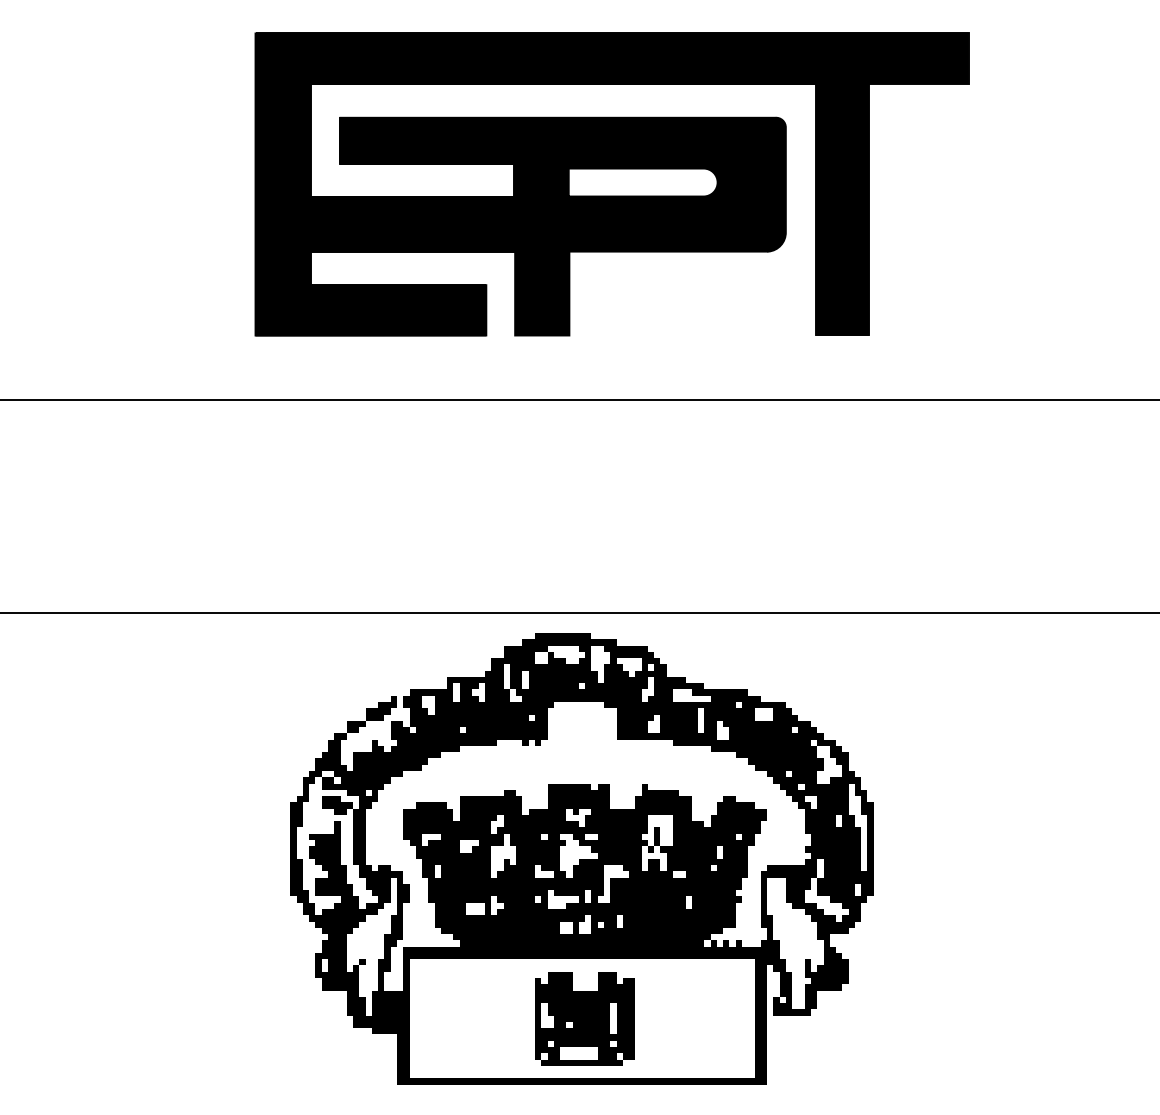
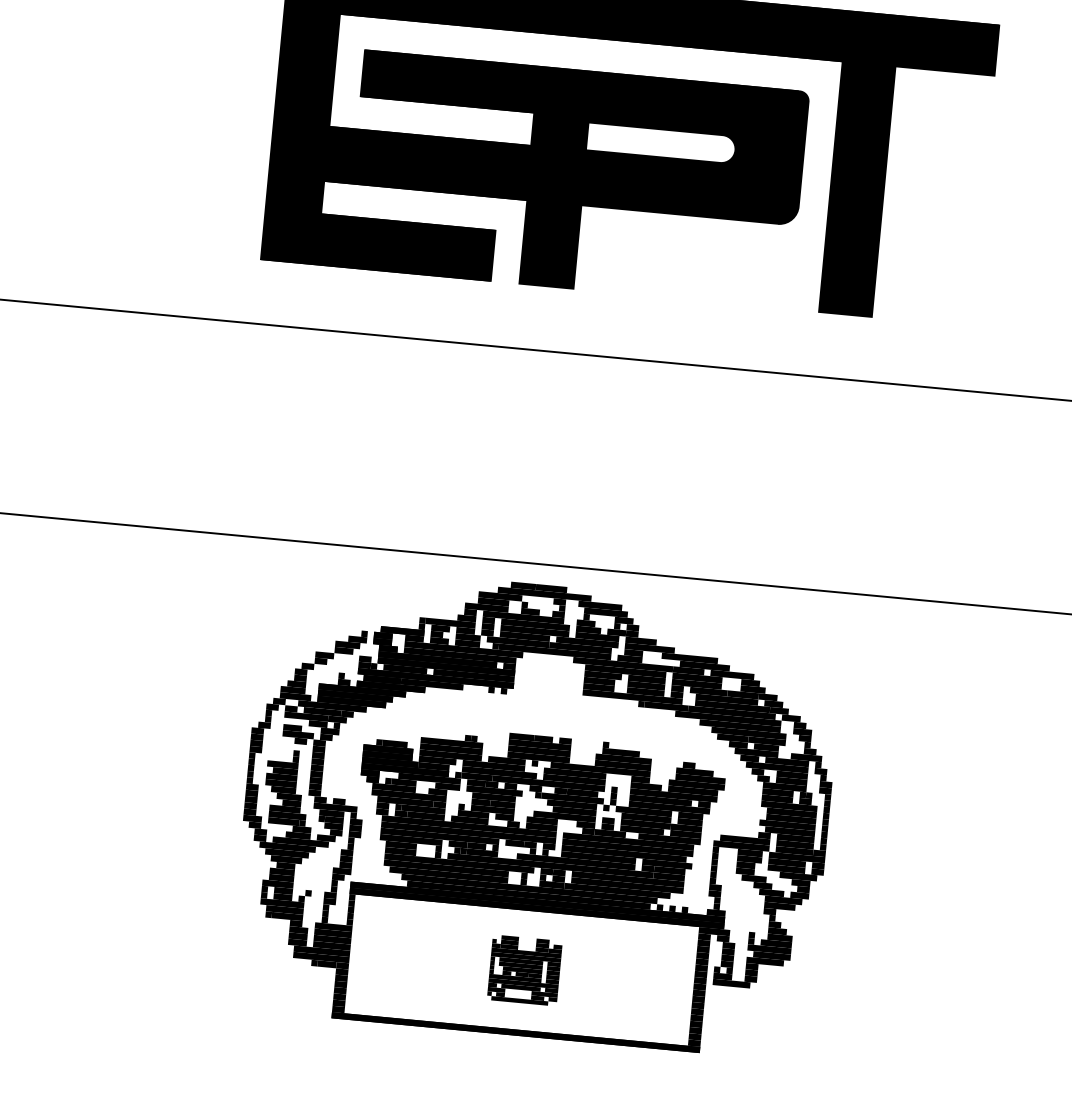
part: (584, 1018) -> (524, 970), size x0.7

